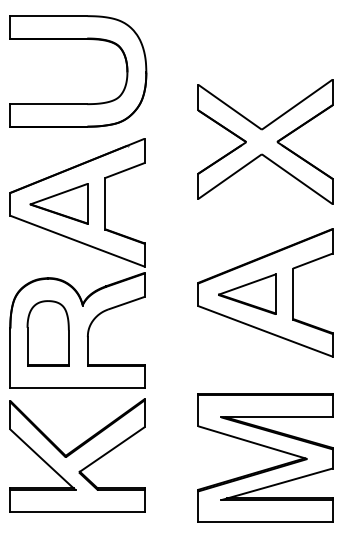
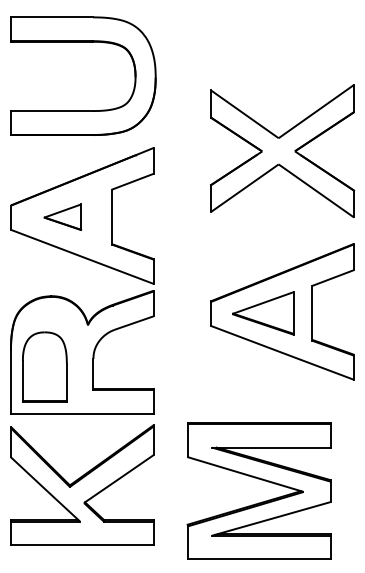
part: (58, 203) -> (62, 216), size x0.6
part: (47, 333) -> (44, 366), moved
part: (268, 448) -> (262, 480), moved

